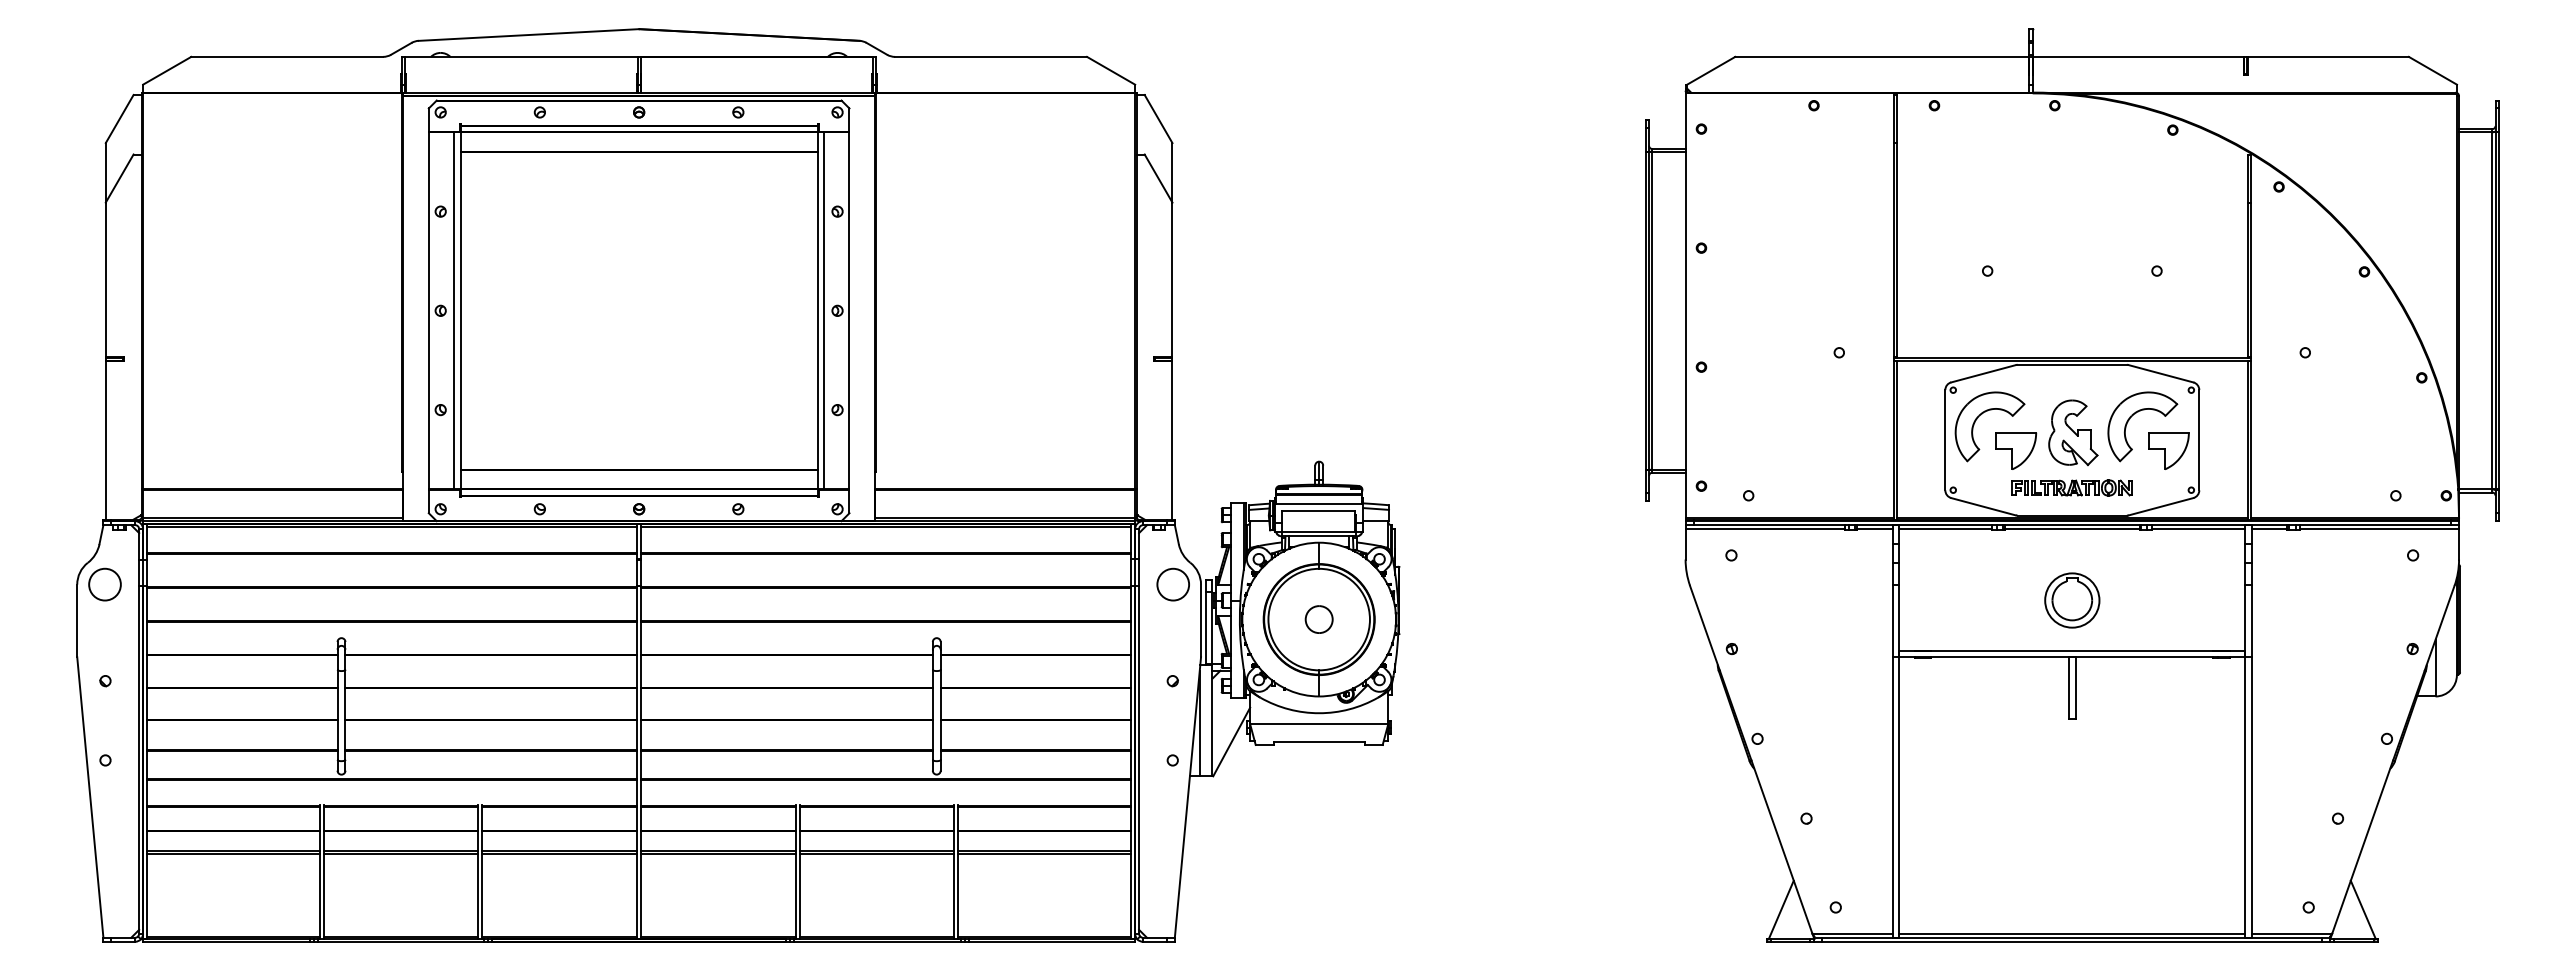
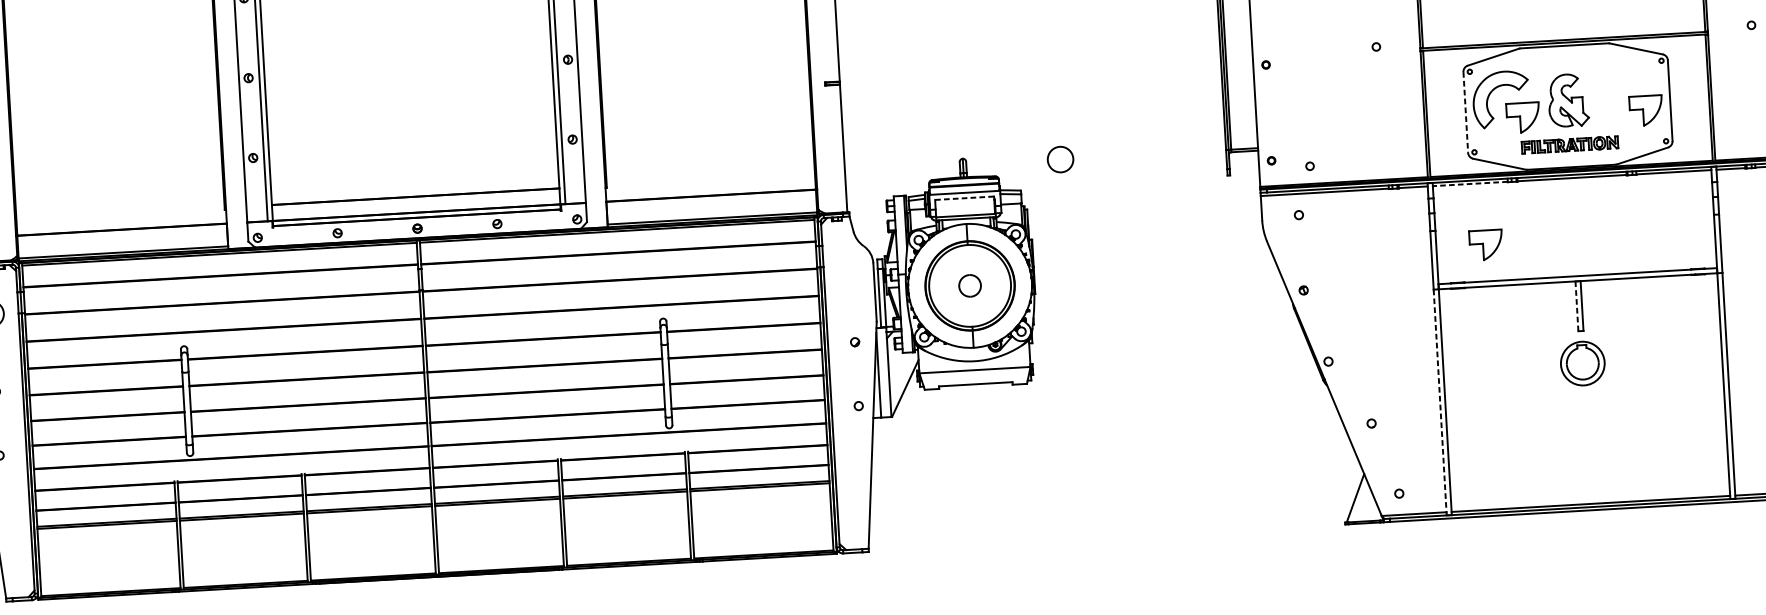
part: (2135, 414) -> (1617, 82), removed
line: (1945, 440) -> (1465, 112), solid -> dashed
line: (1318, 510) -> (964, 198), solid -> dashed
line: (1945, 529) -> (1470, 184), solid -> dashed
circle: (1172, 584) -> (1059, 159), moved
part: (2072, 600) -> (1582, 363), moved
part: (1961, 605) -> (1486, 244), added
line: (2069, 688) -> (1577, 306), solid -> dashed
line: (1892, 798) -> (1439, 403), solid -> dashed

